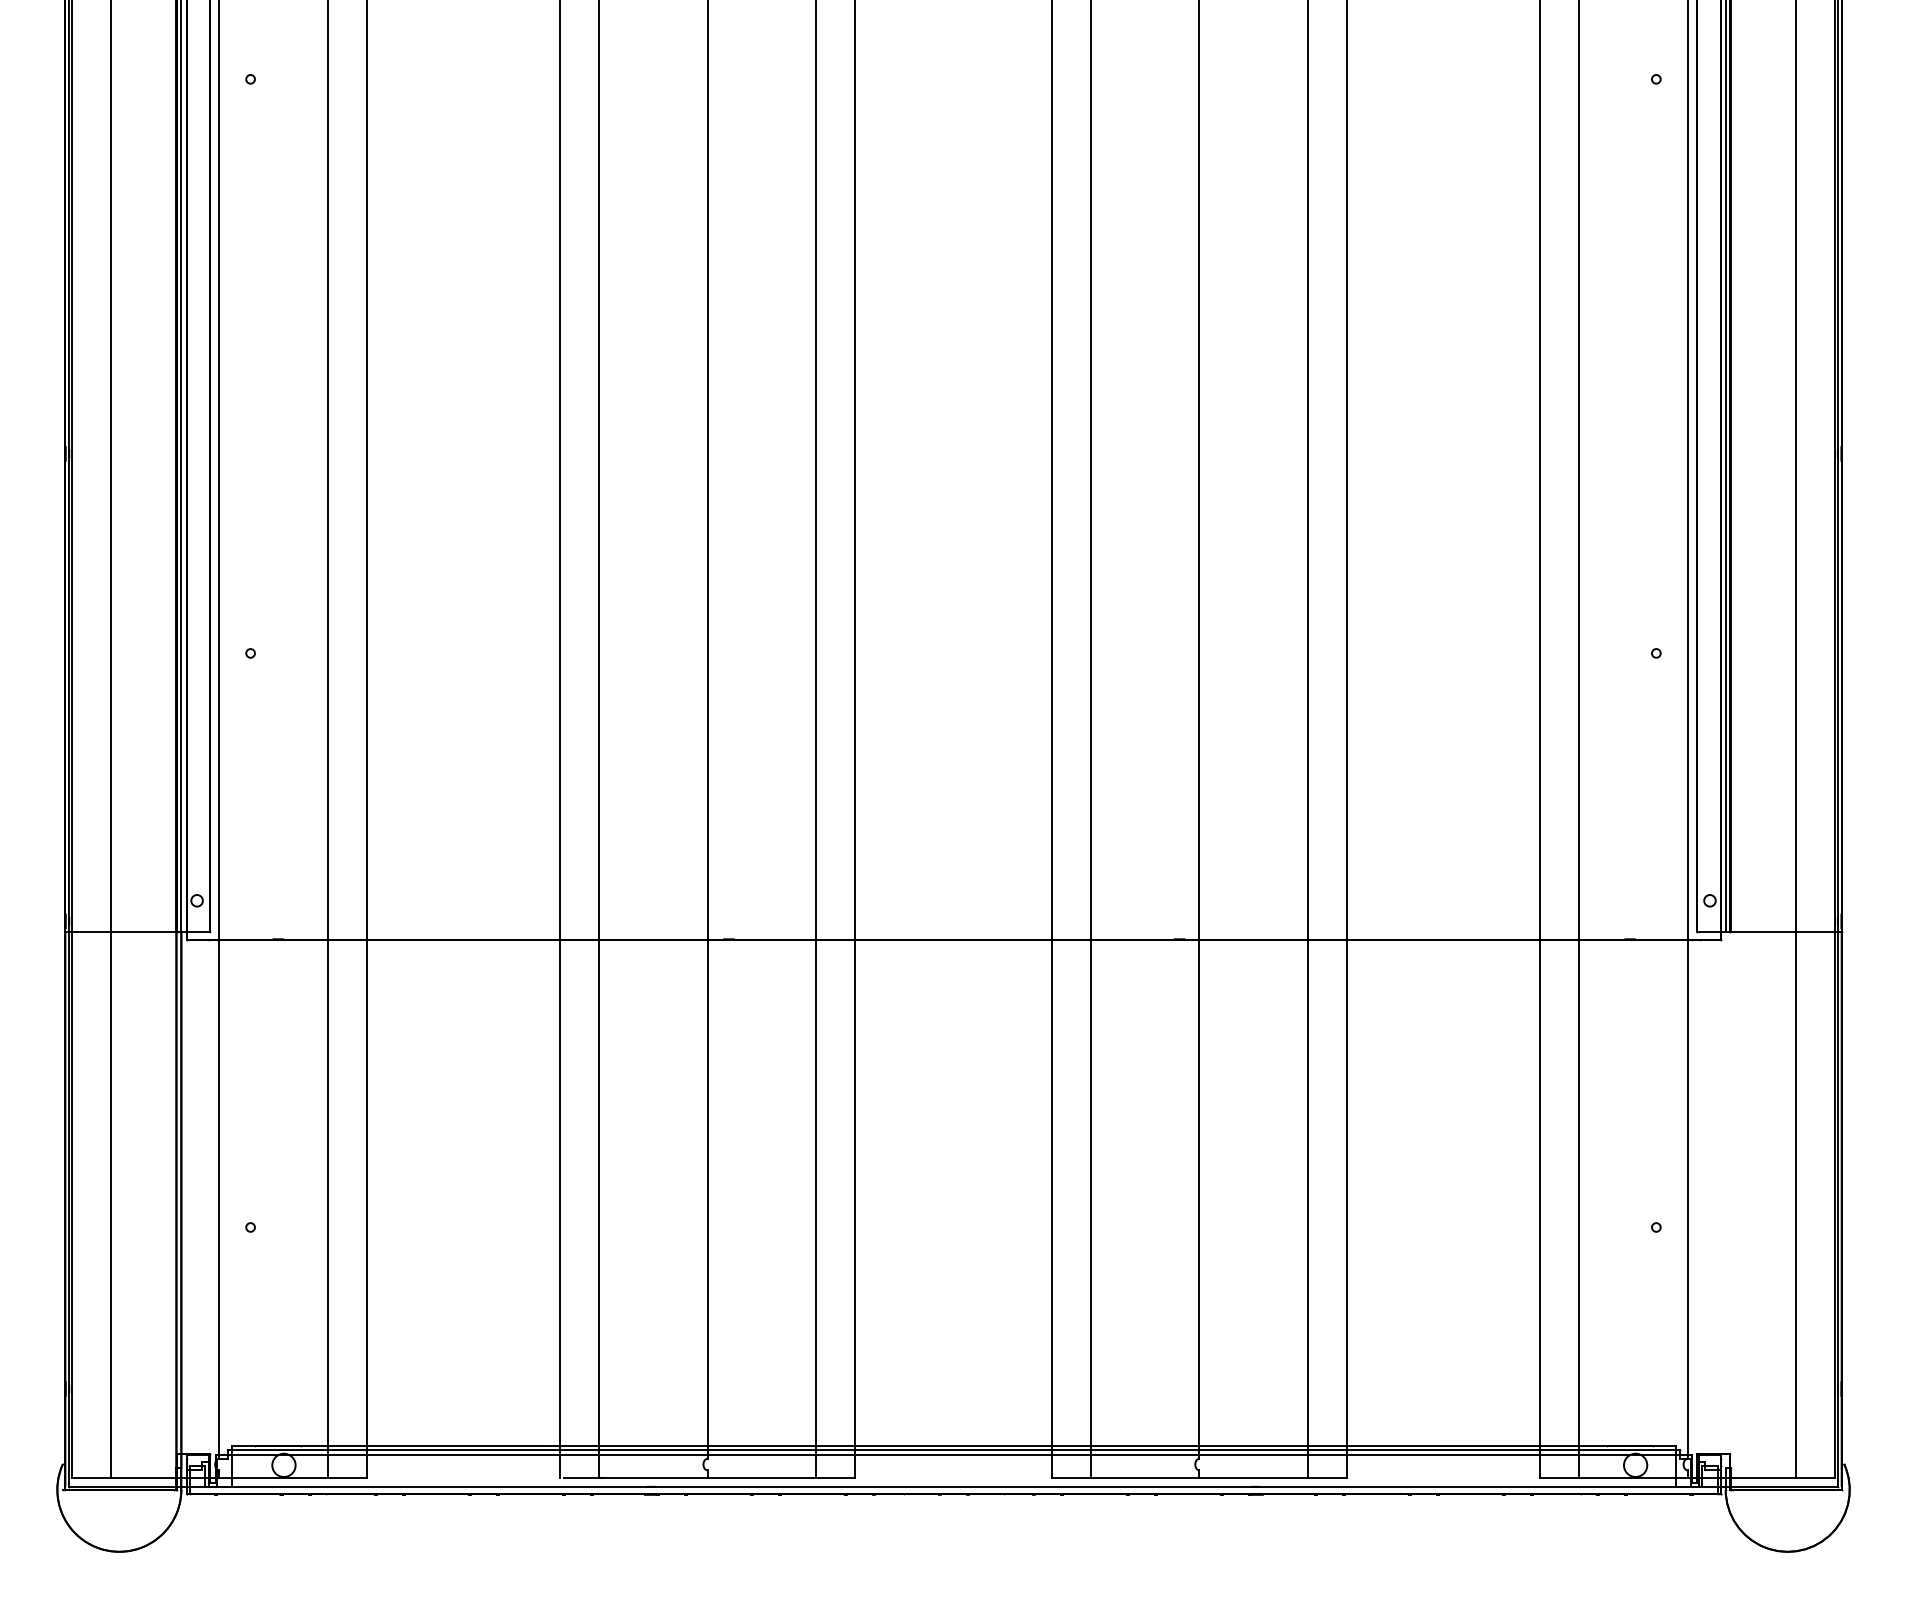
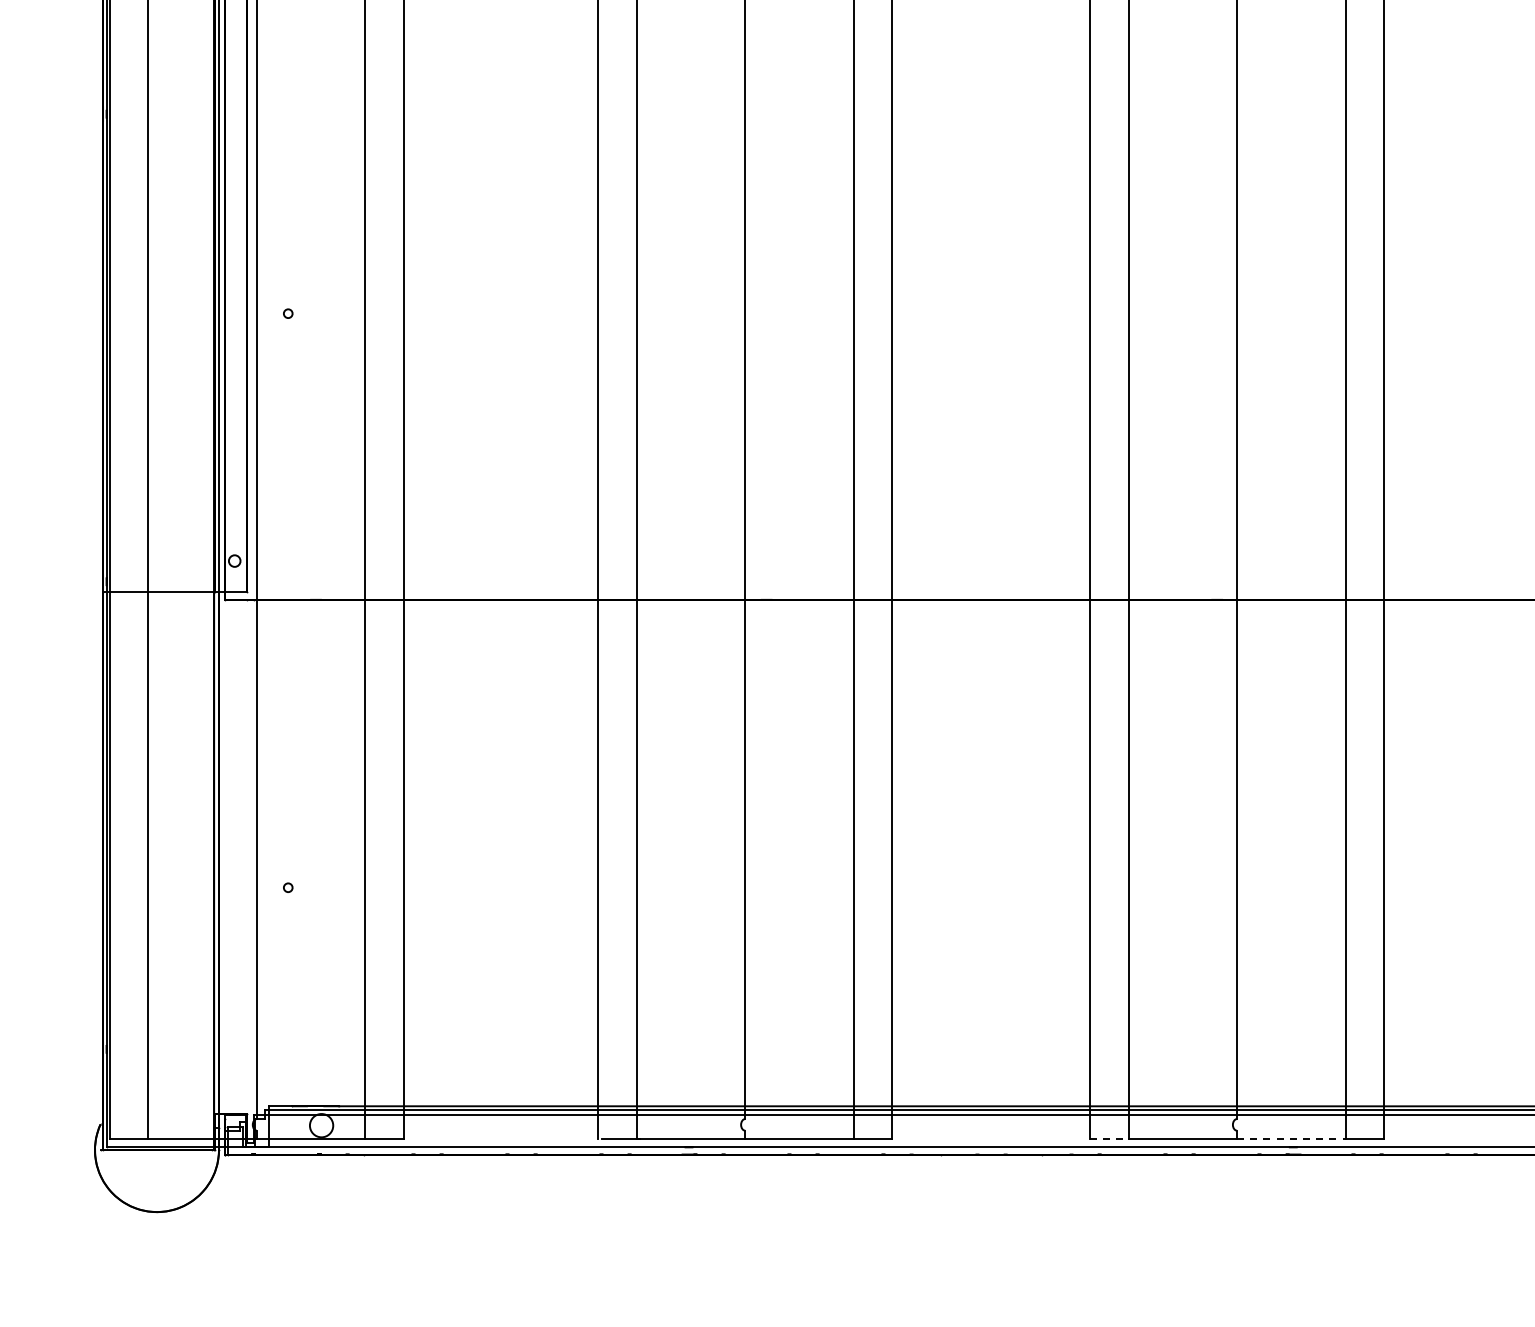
line: (1072, 1478) -> (1110, 1138), solid -> dashed
line: (1254, 1478) -> (1292, 1138), solid -> dashed

